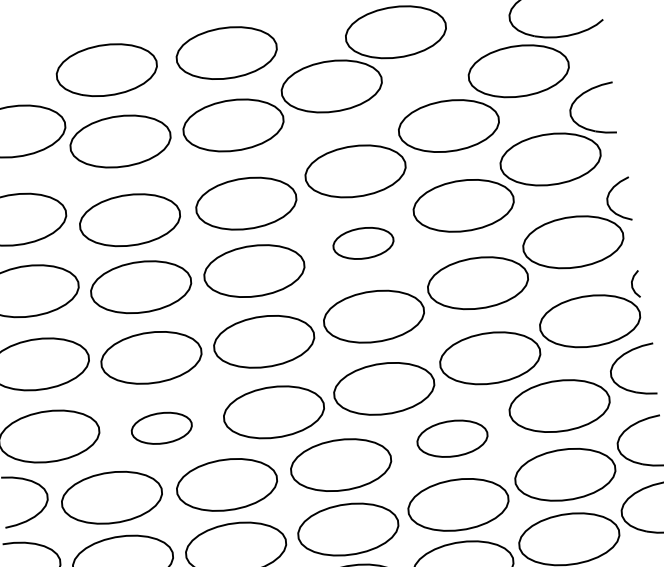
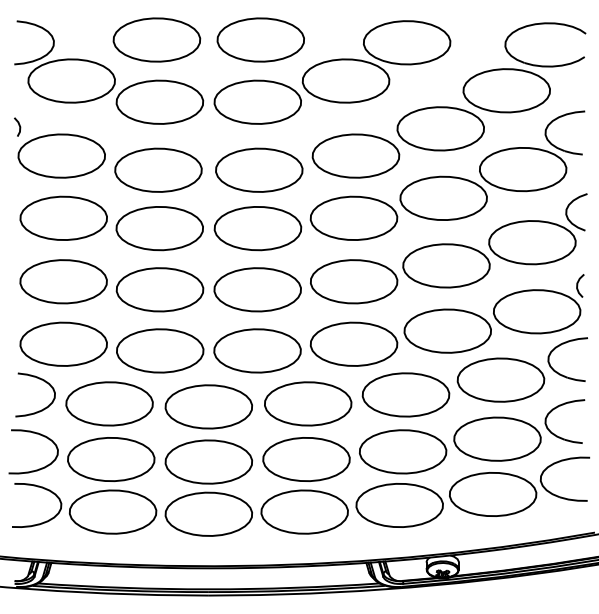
part: (362, 242) -> (353, 217), size x1.67
part: (161, 427) -> (160, 350), size x1.67
part: (451, 438) -> (405, 394), size x1.43

